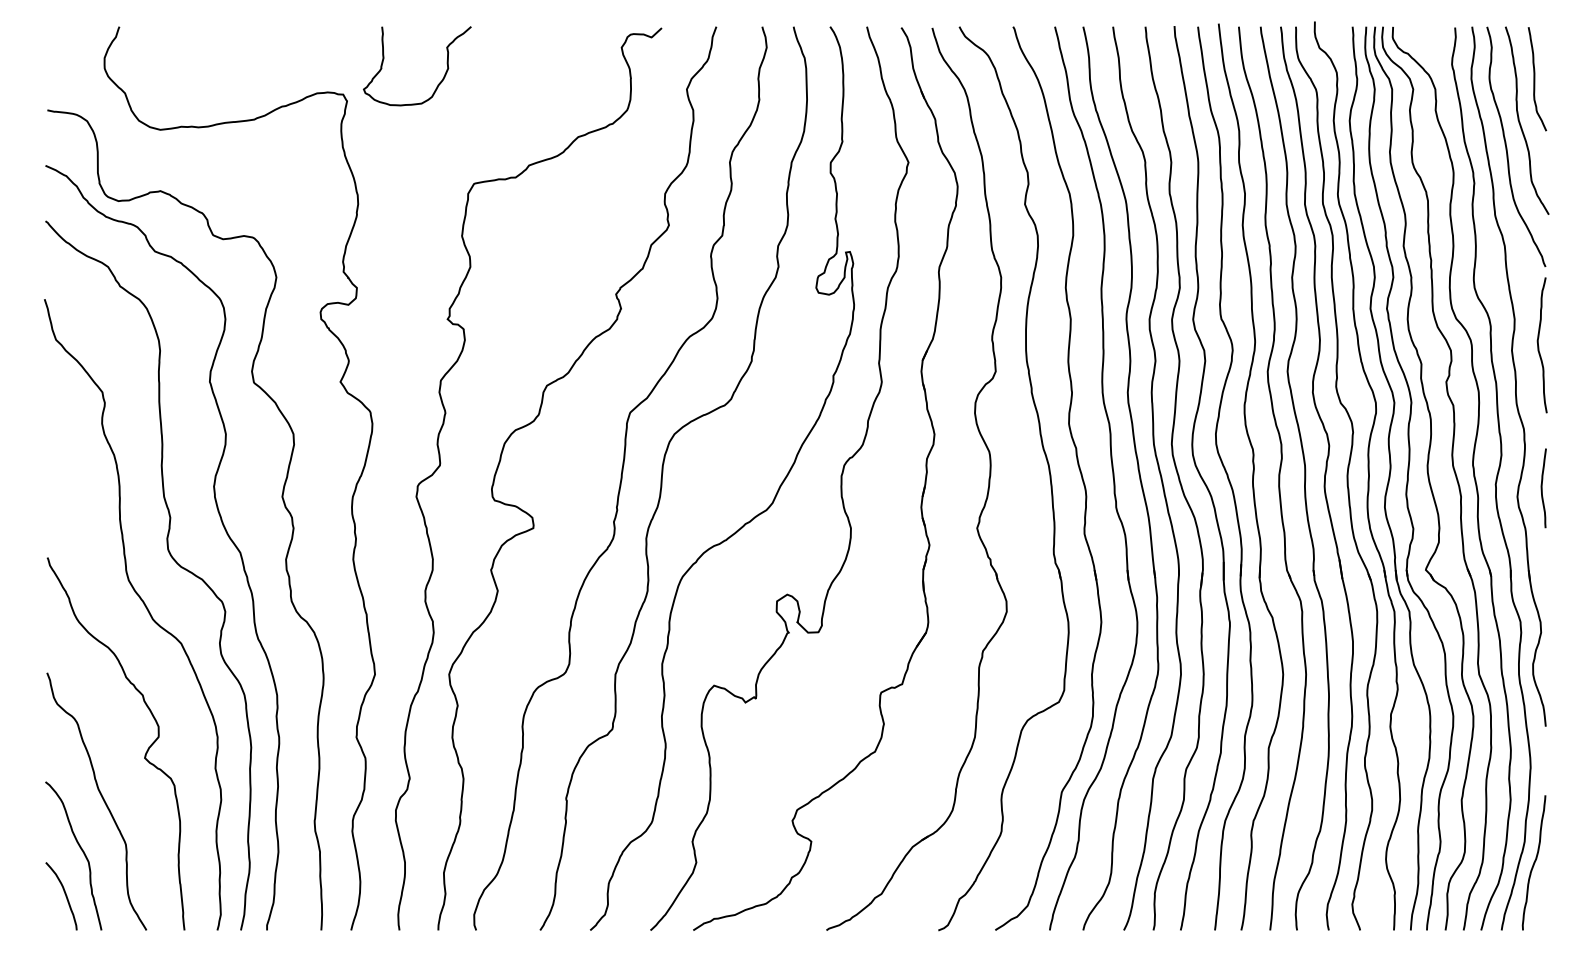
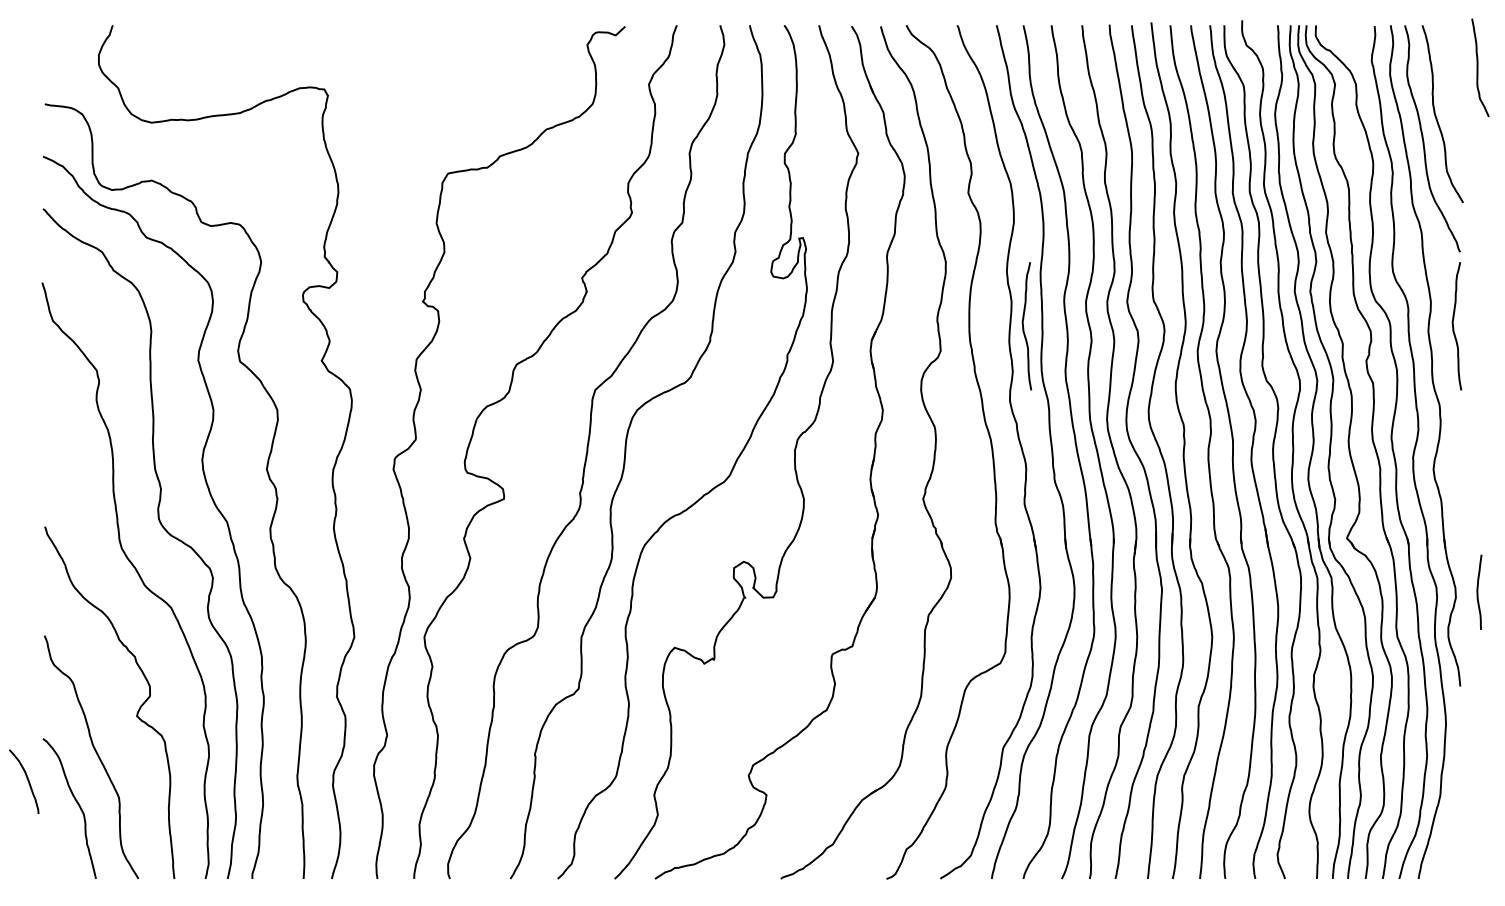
curve: (1535, 78) -> (1478, 67), moved
curve: (438, 83) -> (414, 78), removed
curve: (1084, 347) -> (1024, 328), added
curve: (1542, 487) -> (1478, 591), moved
curve: (1533, 862) -> (1448, 814), removed
curve: (65, 896) -> (27, 781), moved

